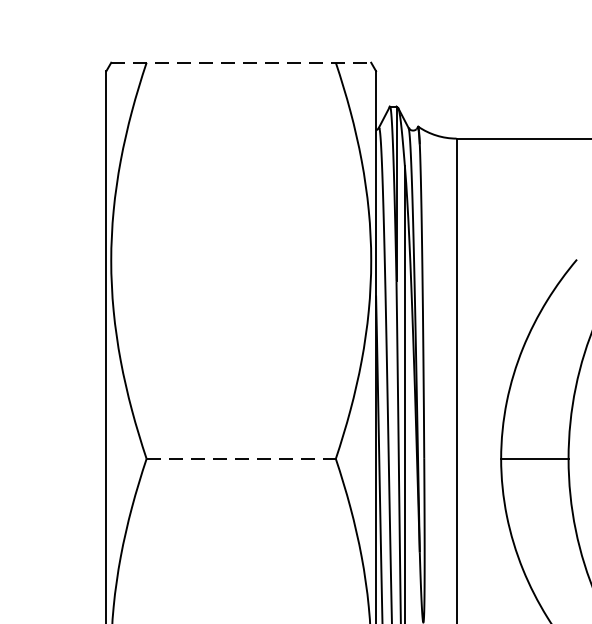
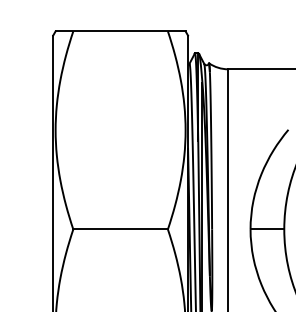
line: (240, 62) -> (120, 31), dashed -> solid
line: (242, 459) -> (121, 229), dashed -> solid

